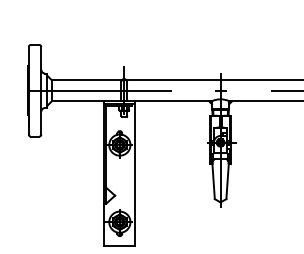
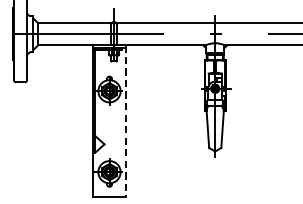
line: (135, 174) -> (125, 122), solid -> dashed

